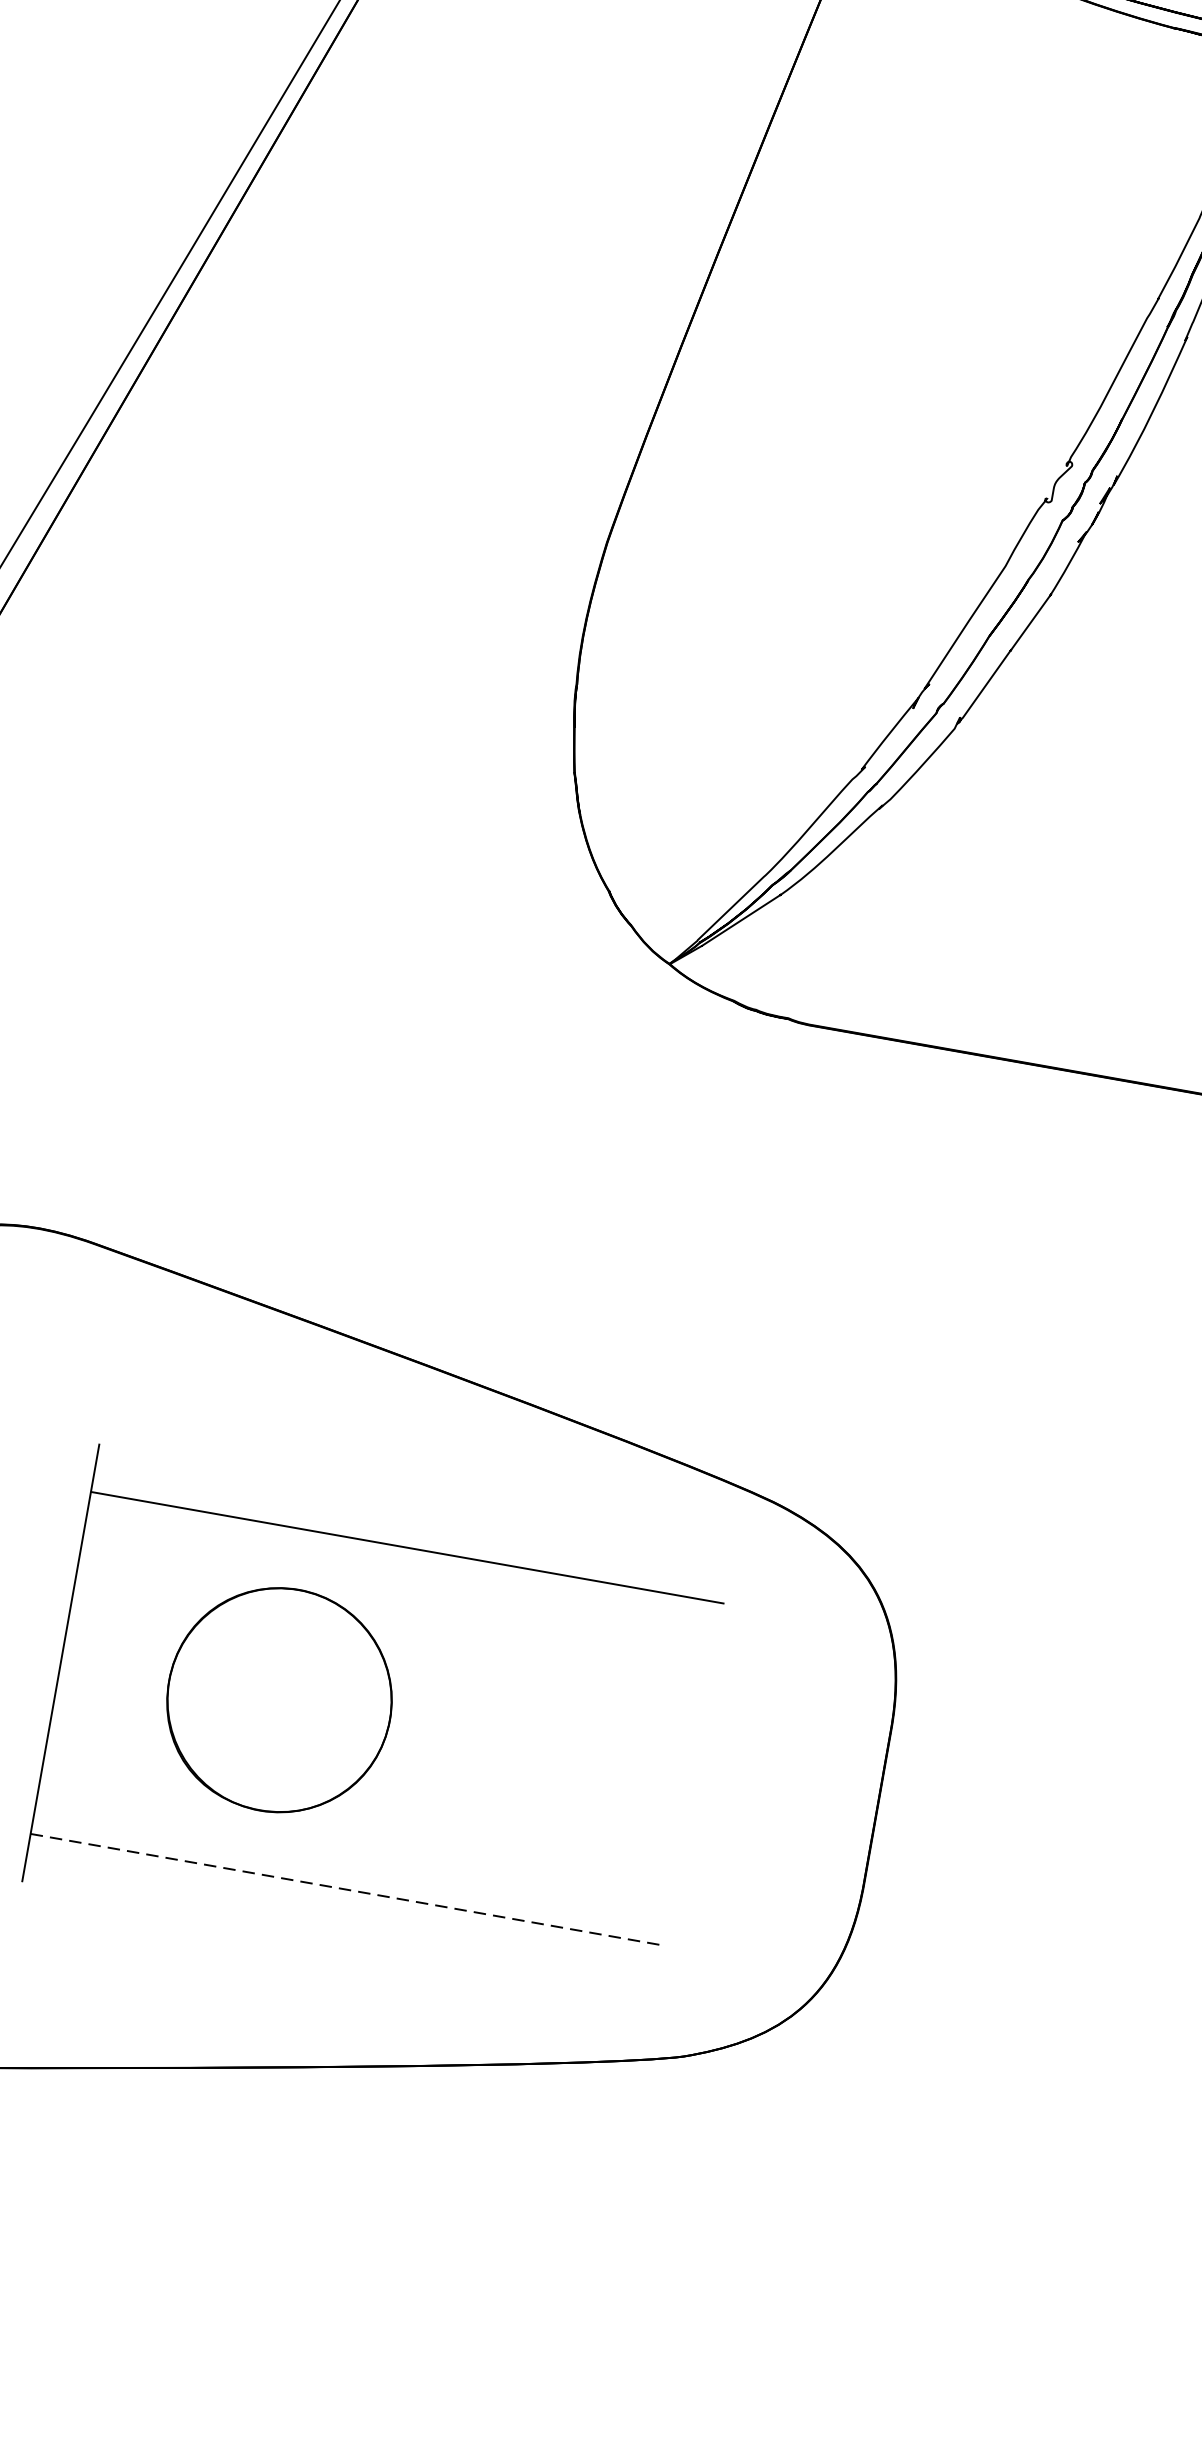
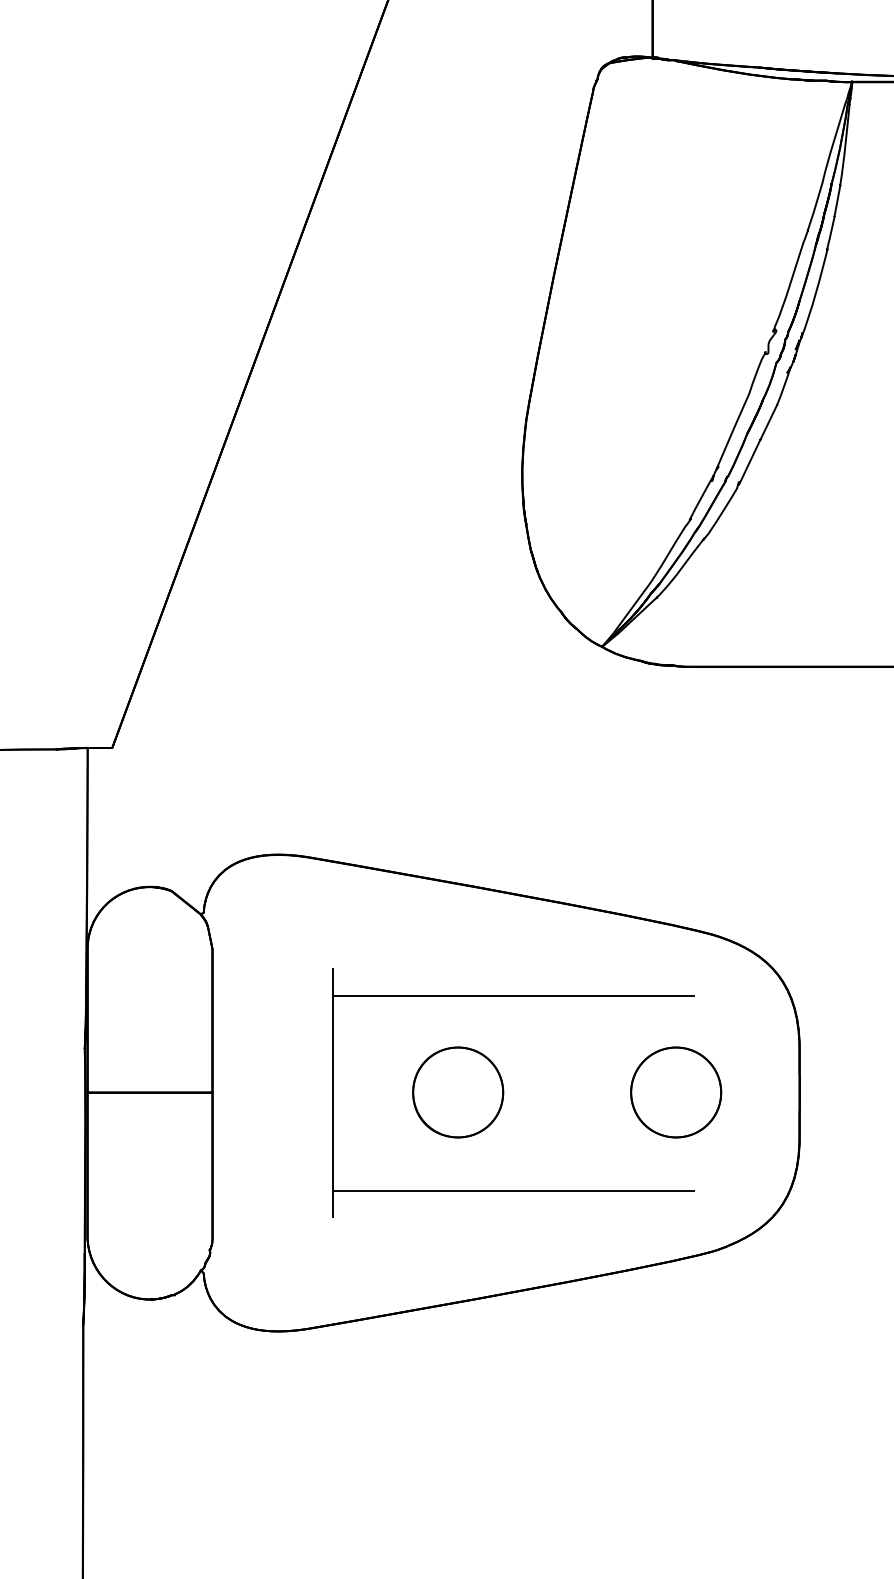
part: (280, 1700) -> (458, 1092), size x0.71
part: (662, 1767) -> (676, 1092), added
line: (348, 1889) -> (514, 1190), dashed -> solid

